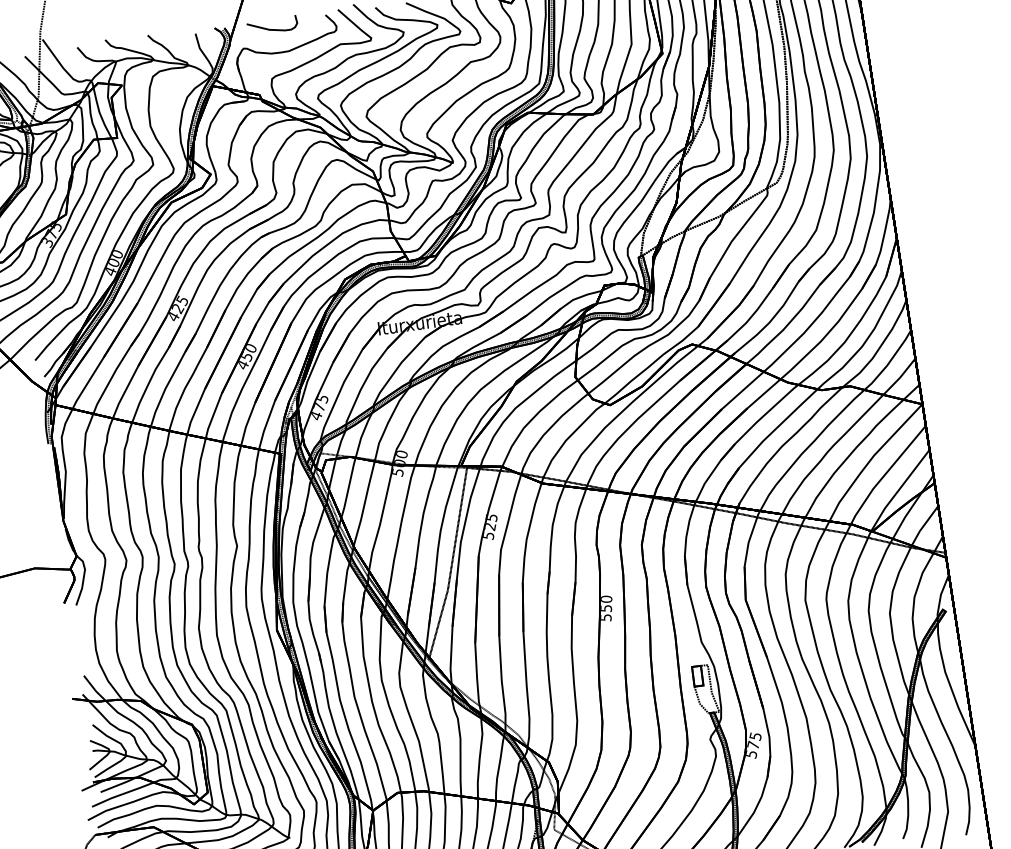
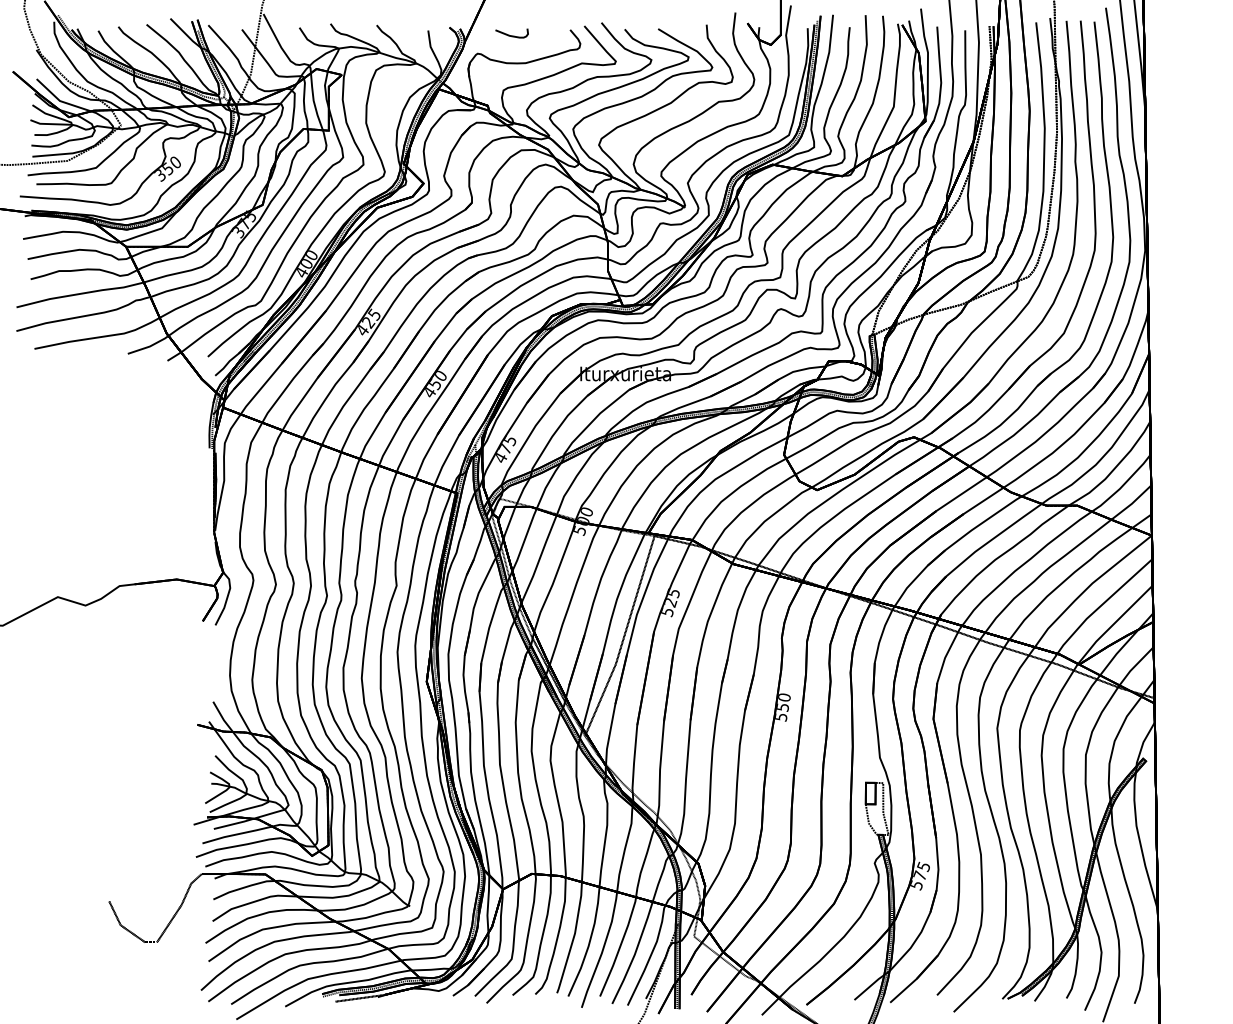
part: (272, 25) -> (511, 33), size x0.6

